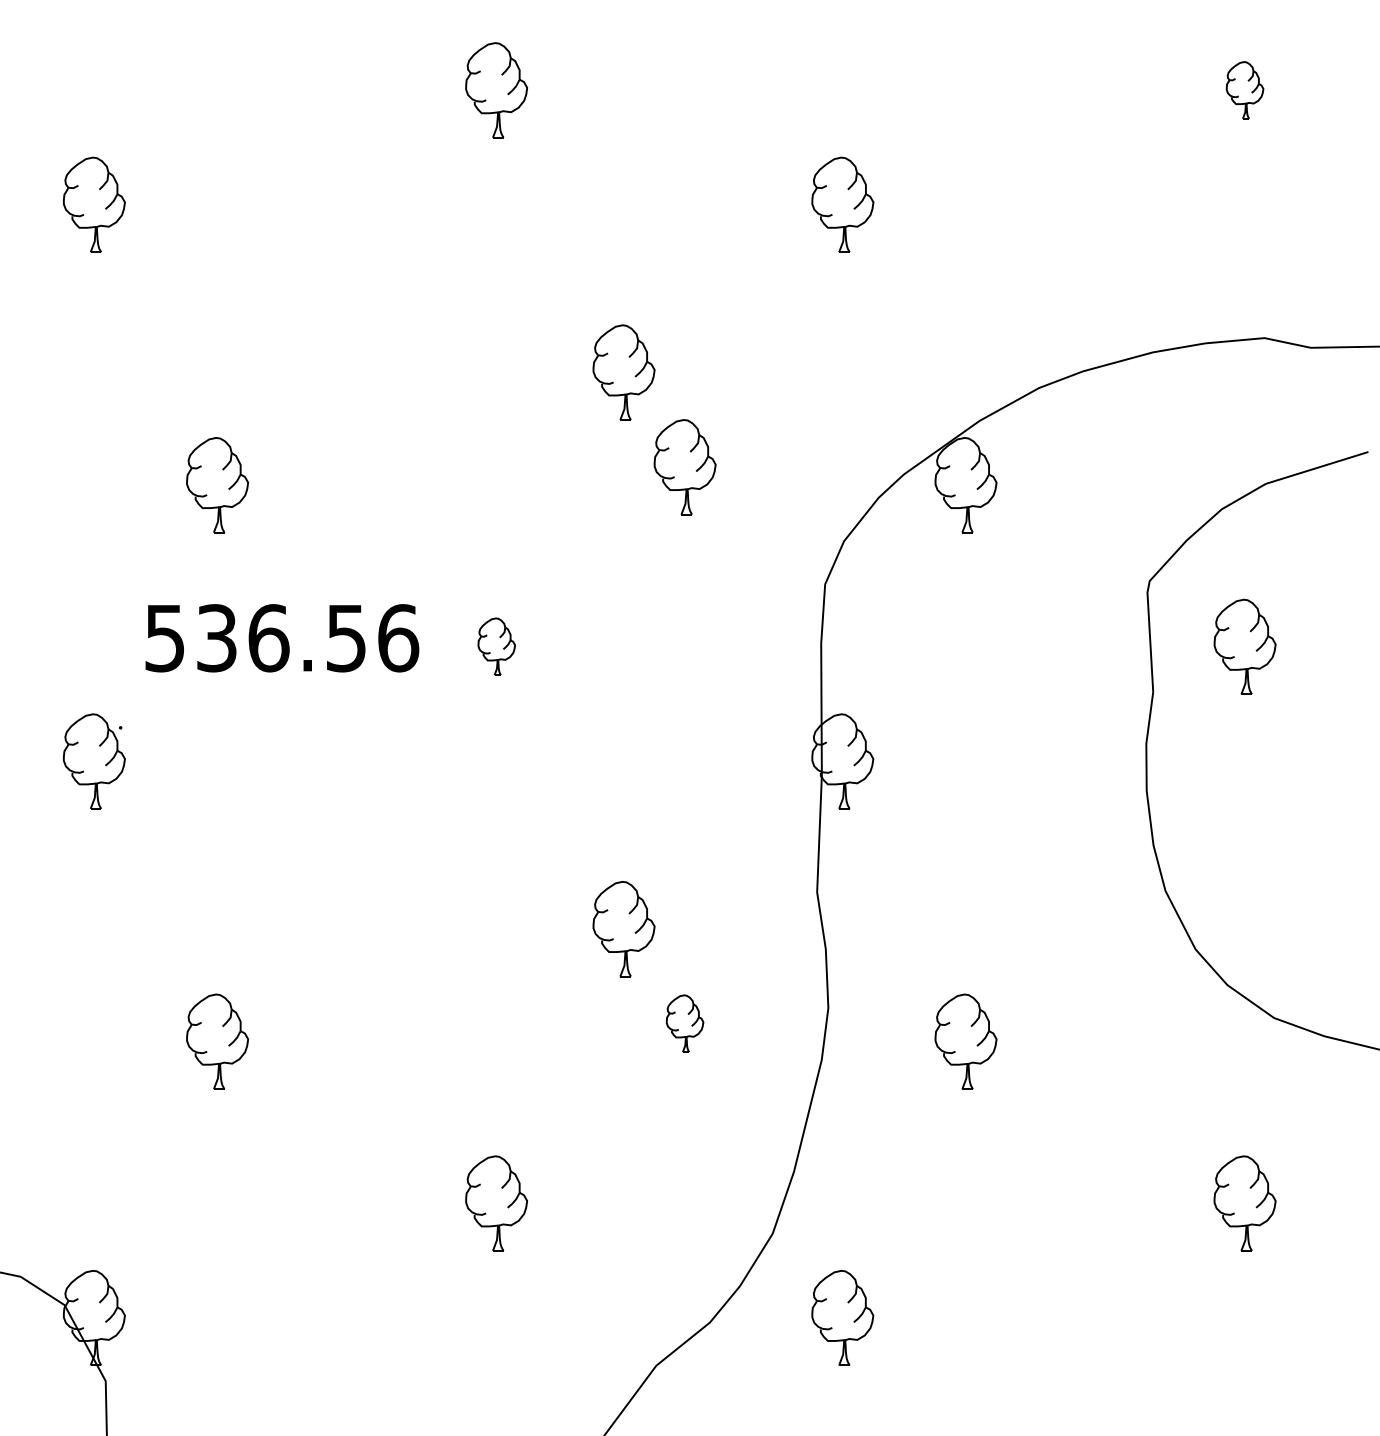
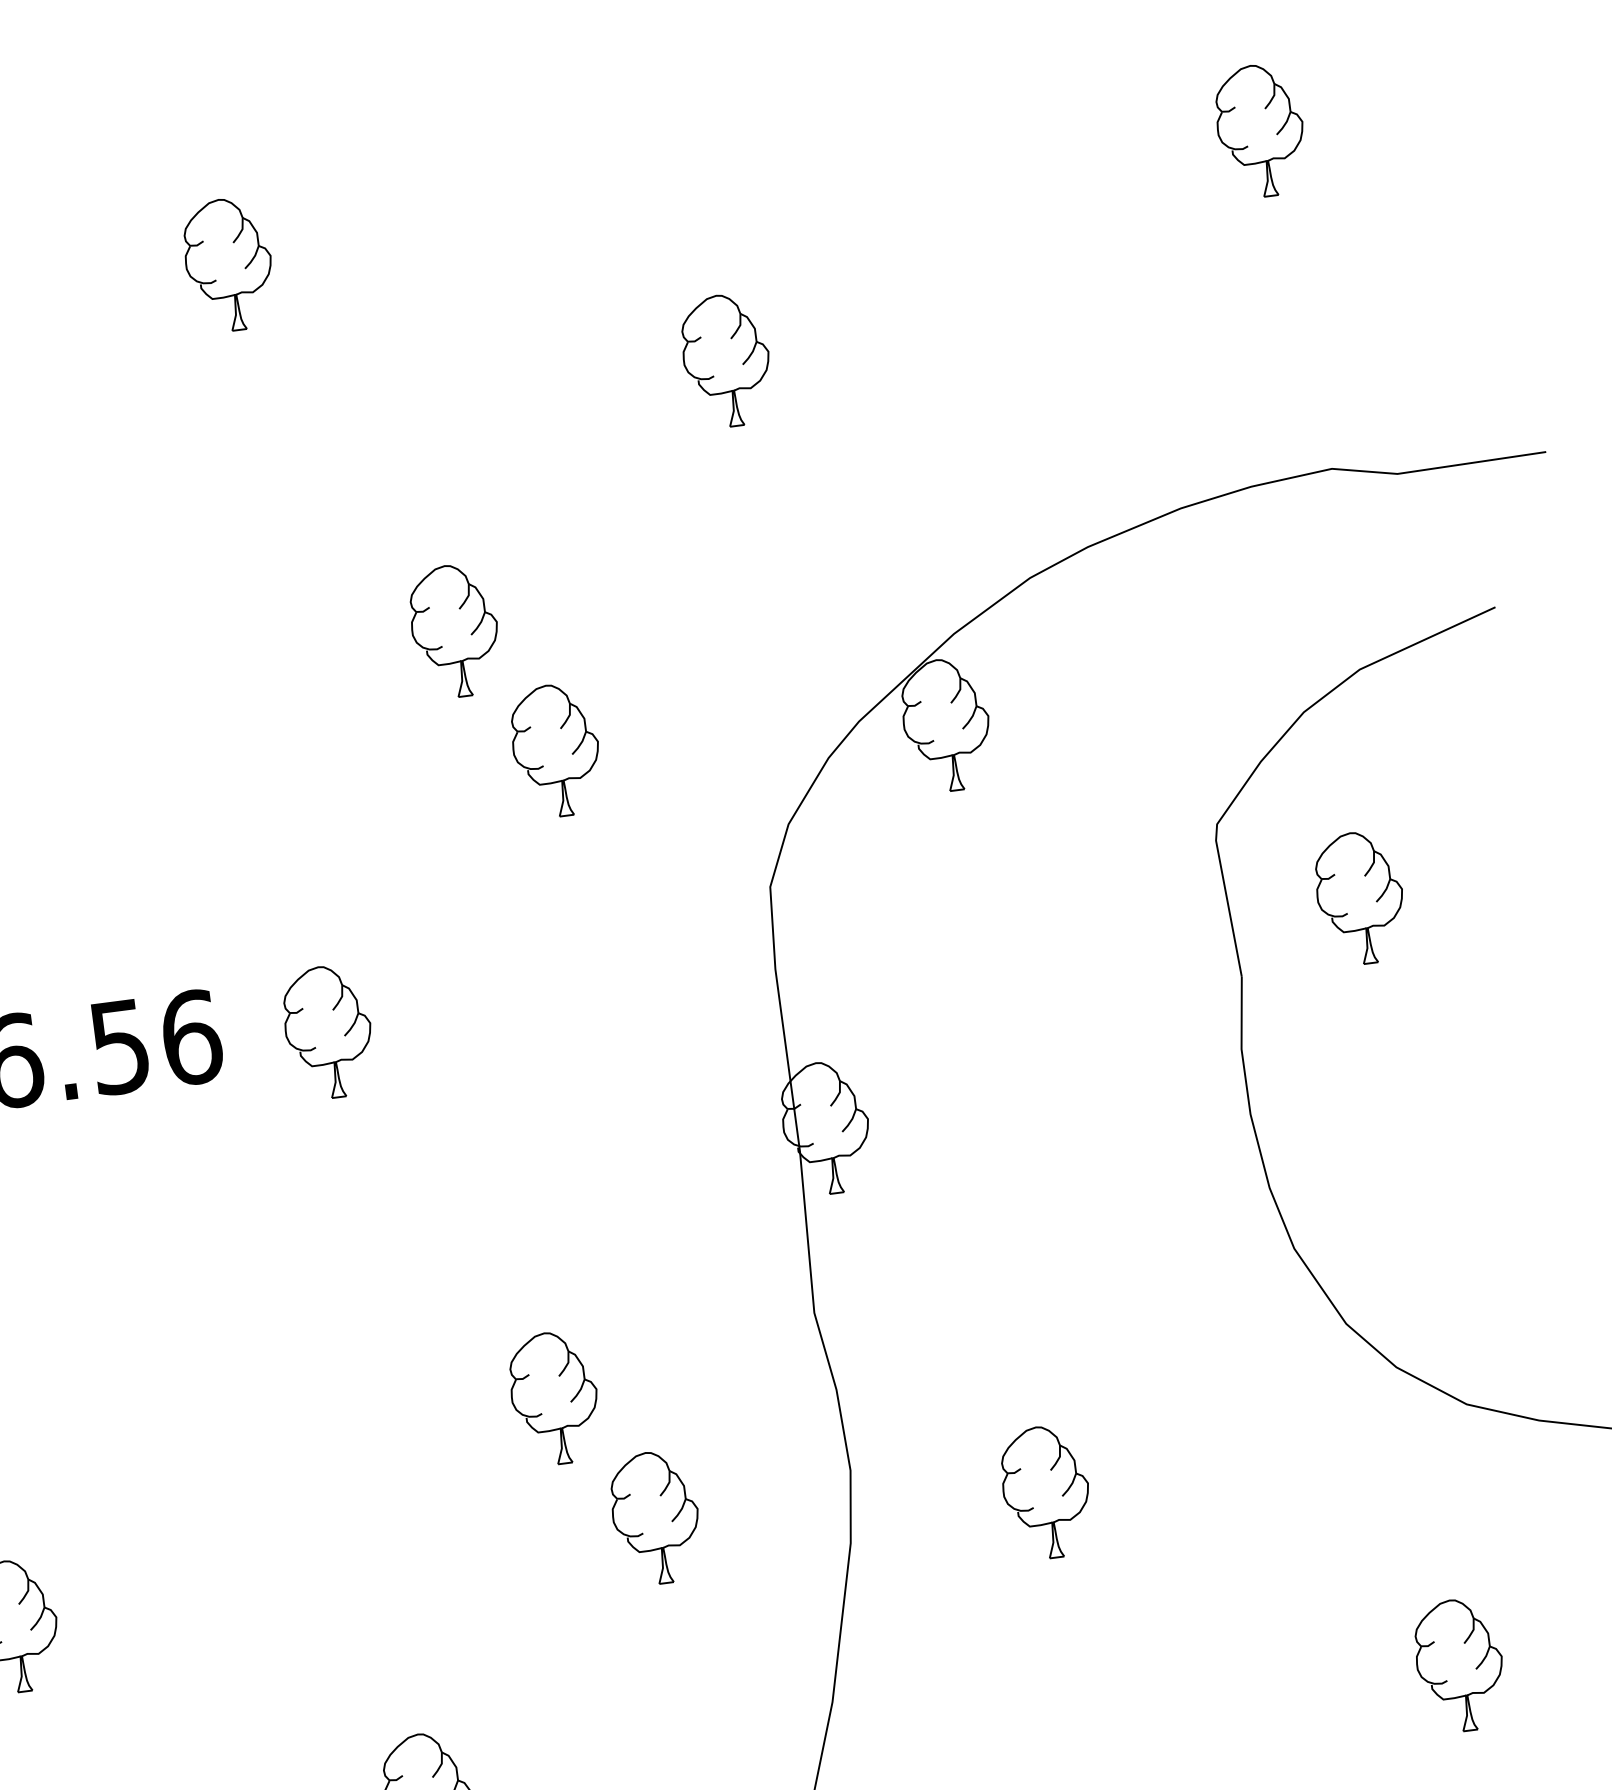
part: (1244, 90) -> (1259, 131), size x1.67
part: (496, 646) -> (328, 1031), size x1.67
part: (684, 1023) -> (654, 1517), size x1.67

